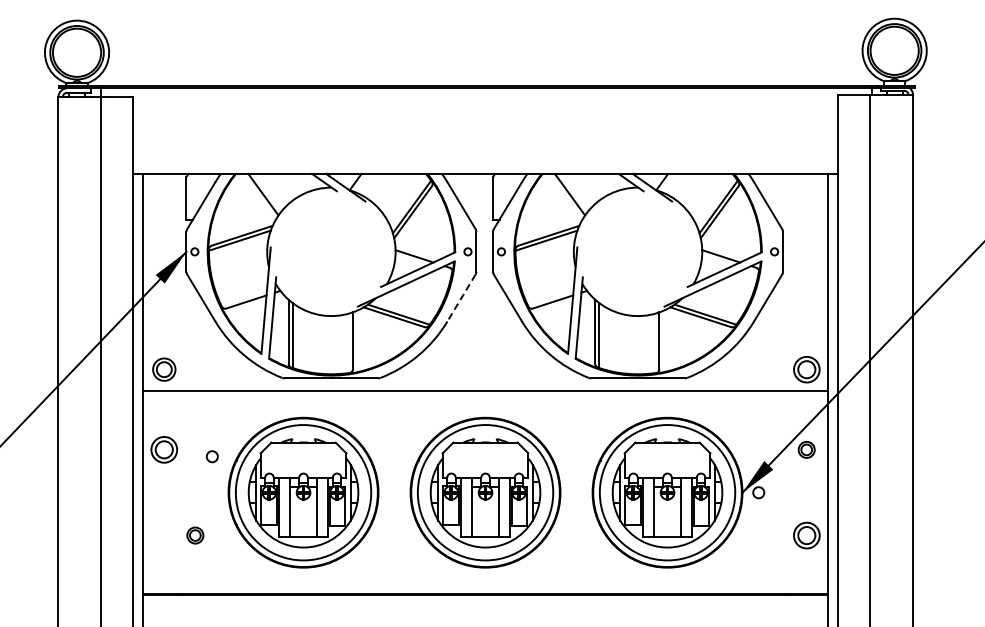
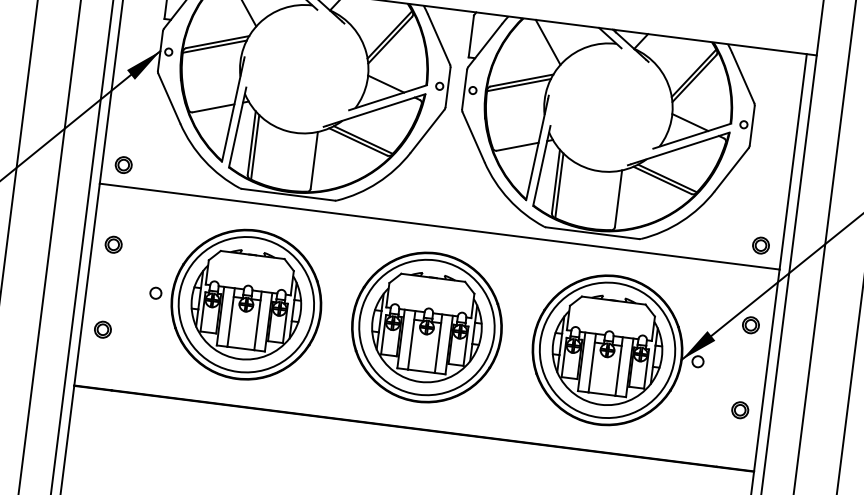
line: (461, 298) -> (427, 131), dashed -> solid
part: (164, 369) -> (123, 165), size x0.71
part: (806, 369) -> (760, 245), size x0.62
part: (164, 449) -> (113, 244), size x0.62
circle: (211, 456) -> (155, 292), moved
part: (195, 535) -> (103, 329), moved
part: (806, 535) -> (740, 410), size x0.62

